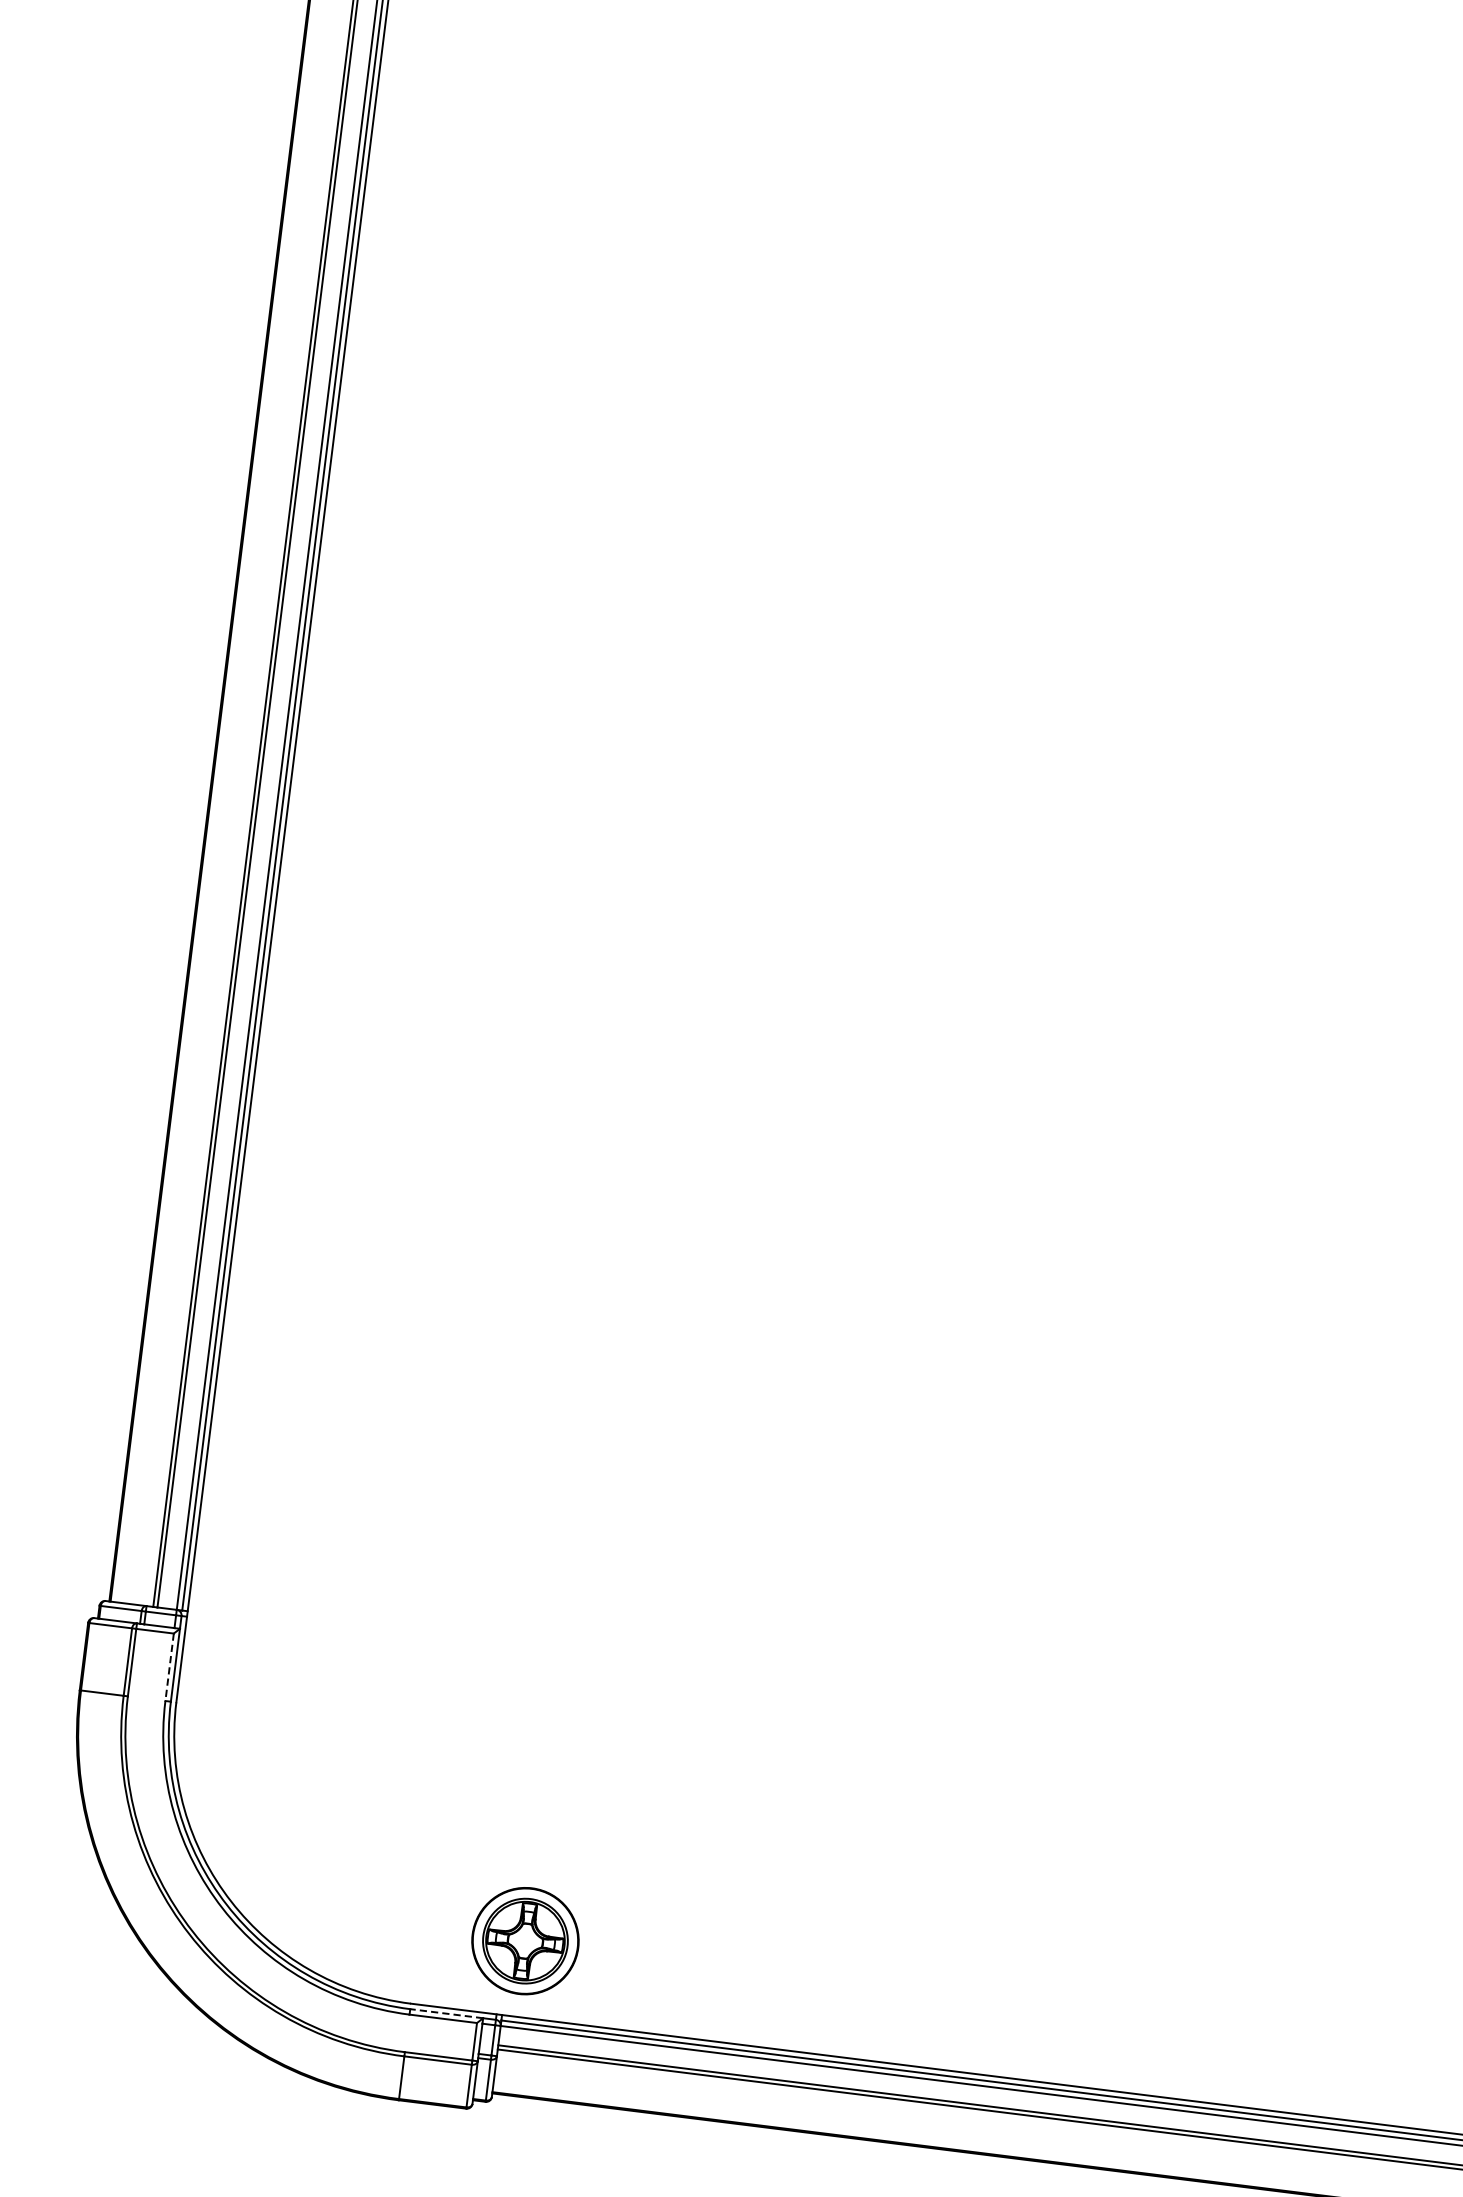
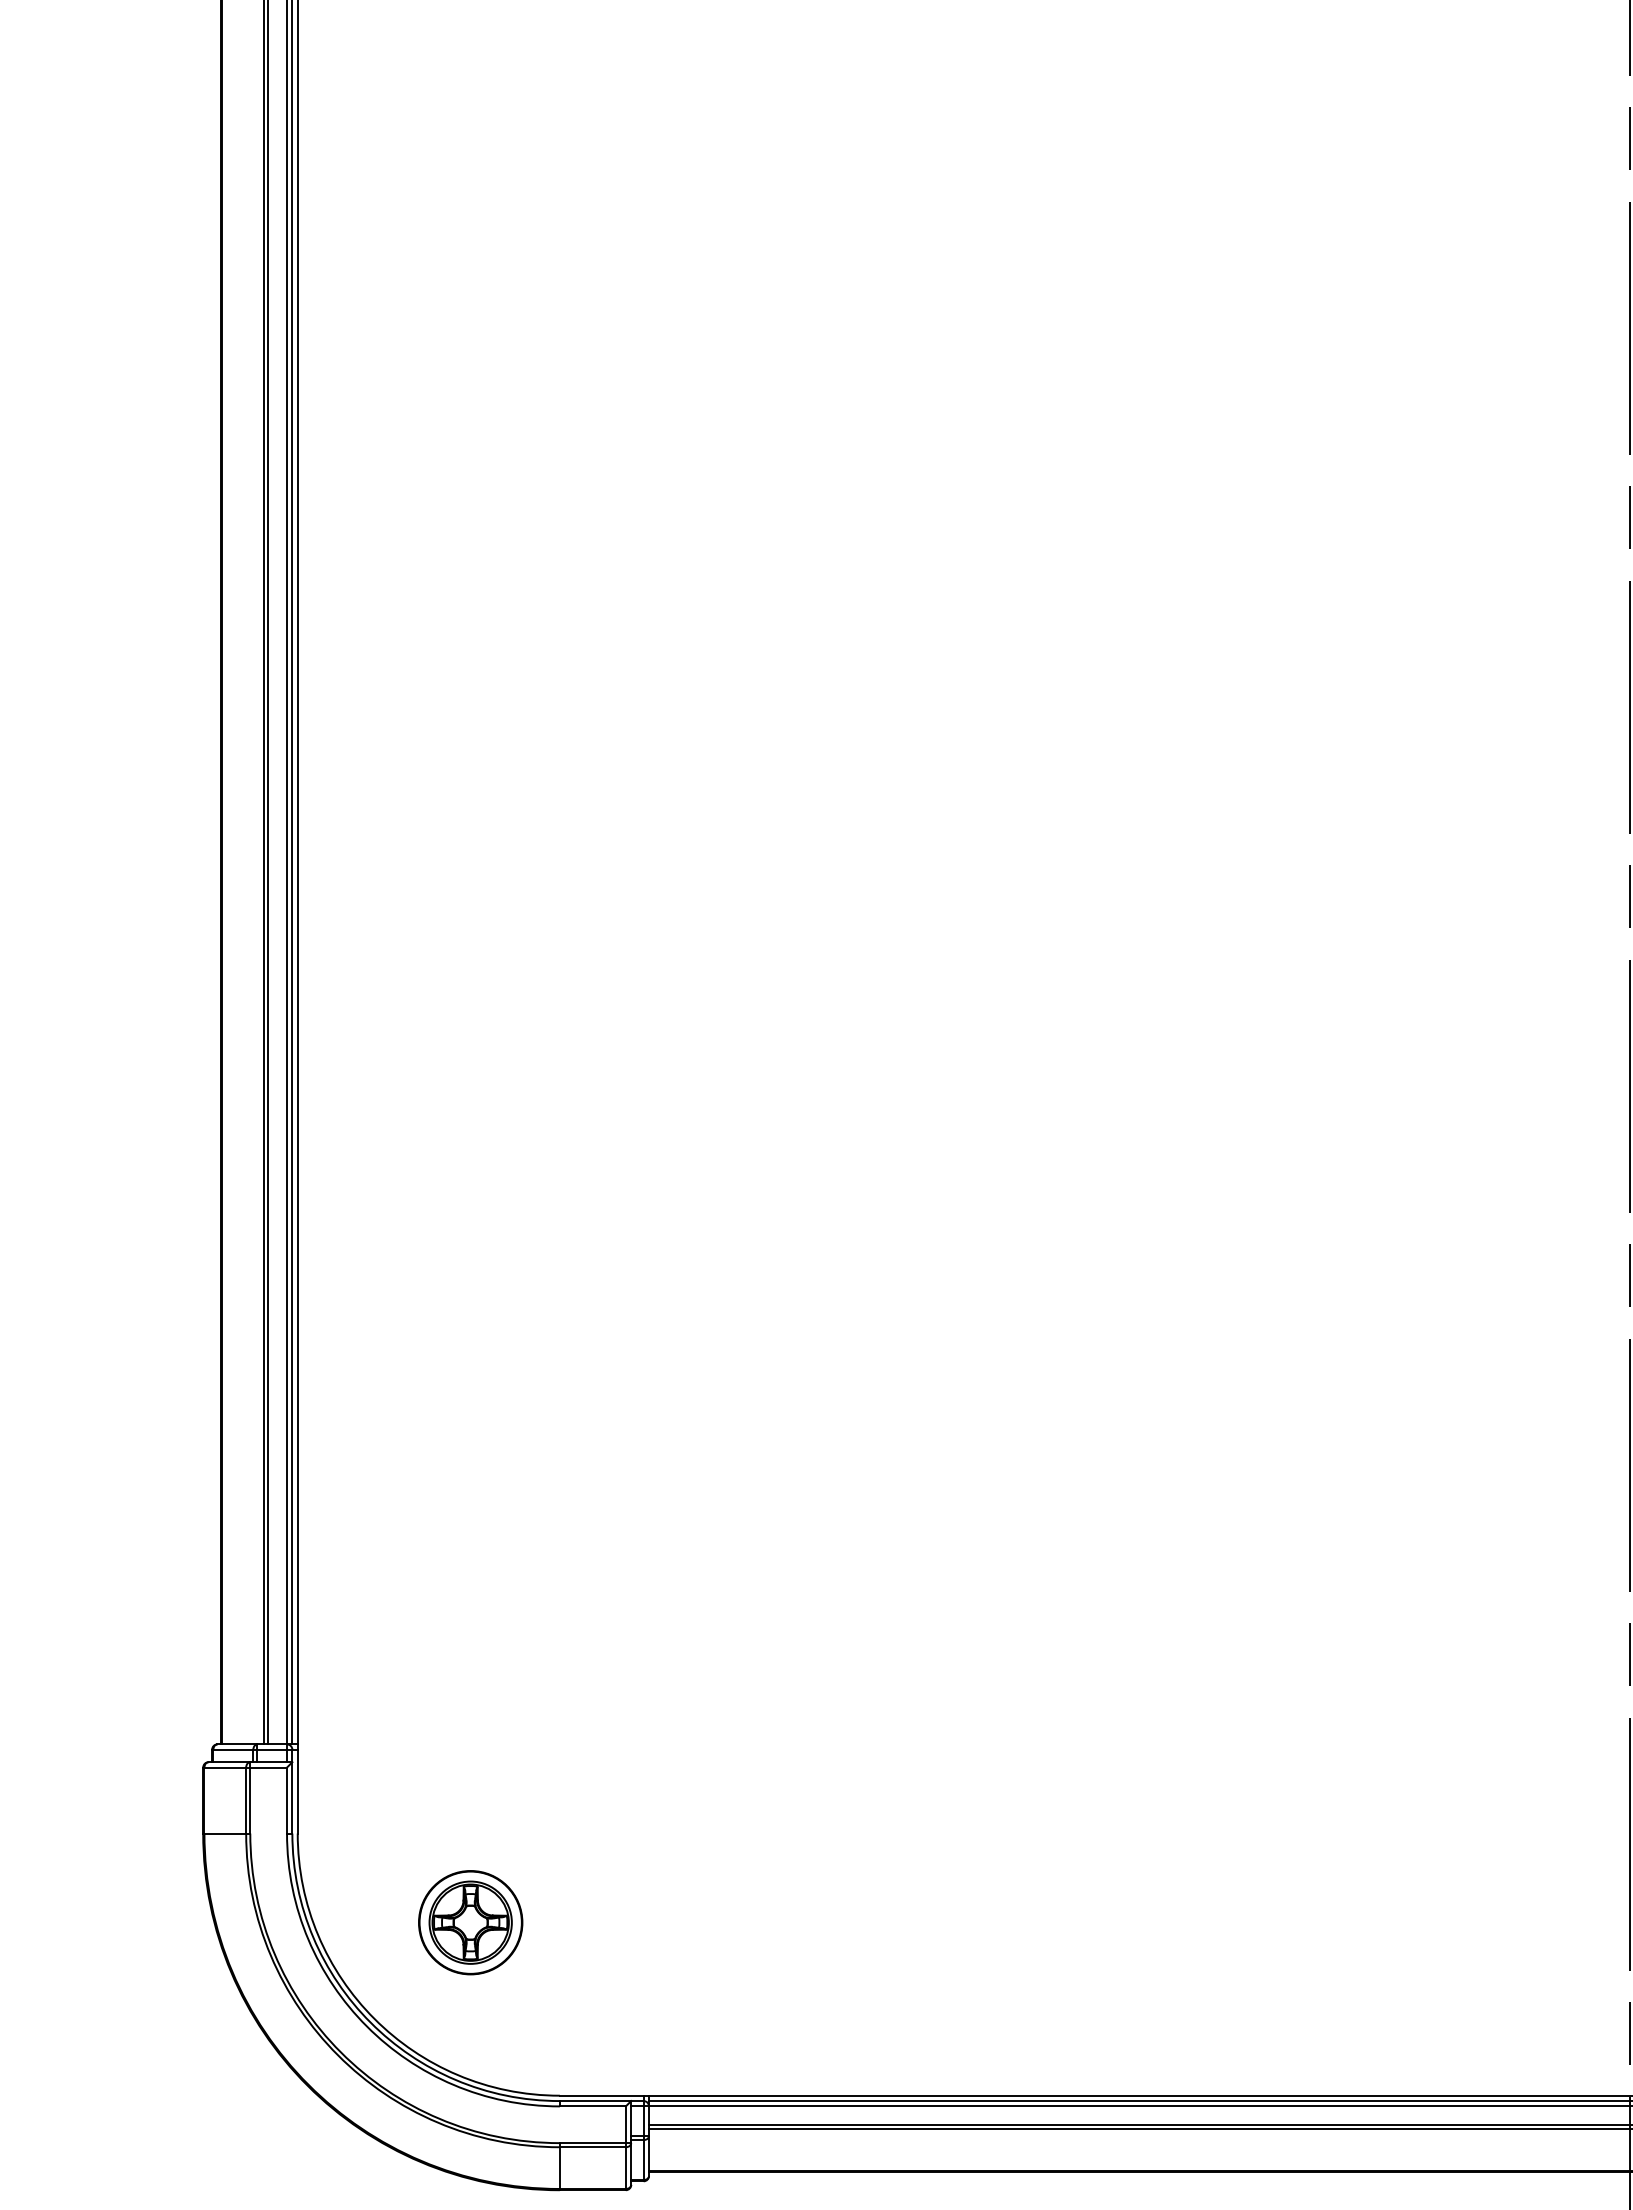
line: (170, 1667) -> (287, 1800), dashed -> solid
part: (525, 1940) -> (470, 1922), moved
line: (446, 2014) -> (595, 2101), dashed -> solid

